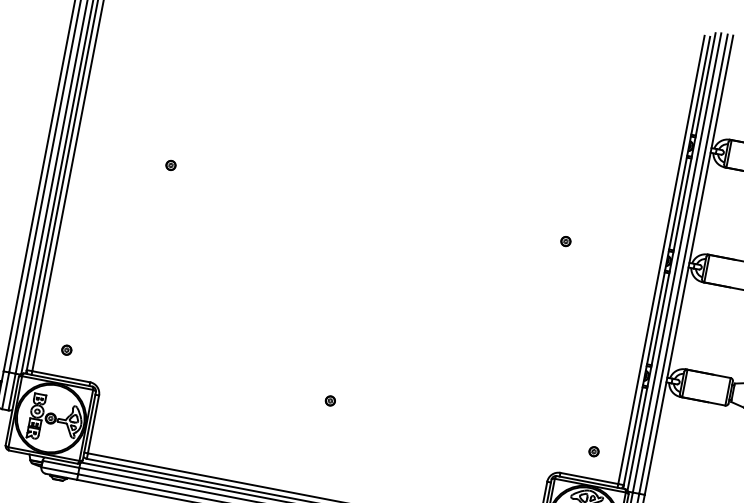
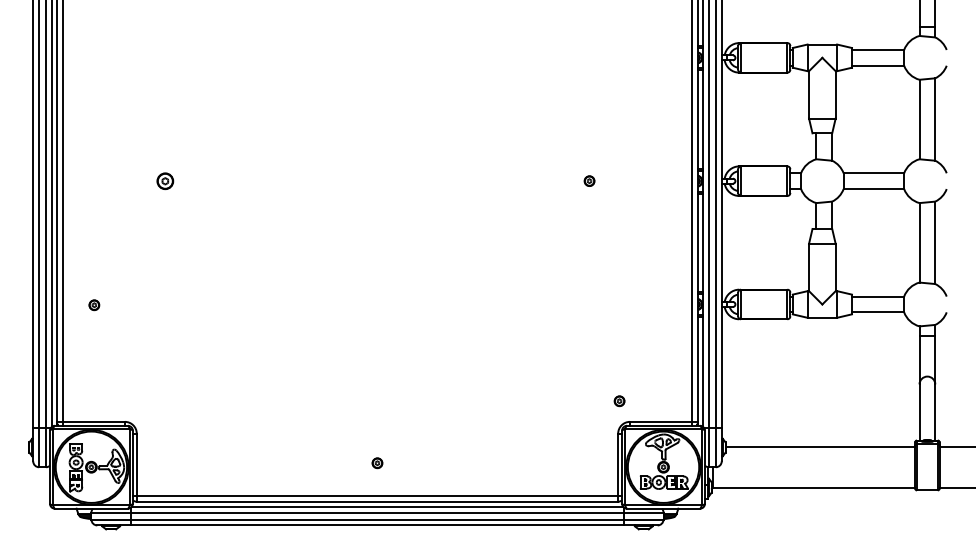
part: (171, 164) -> (165, 180), size x1.6
part: (66, 350) -> (94, 305), moved
part: (330, 401) -> (377, 463), moved
part: (593, 451) -> (619, 401), moved

